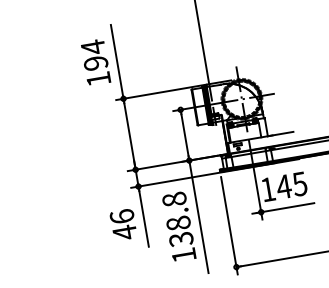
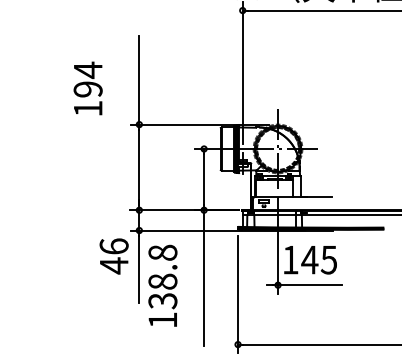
text: (95, 62) -> (87, 88), moved
text: (123, 225) -> (113, 256), moved
text: (178, 226) -> (162, 285), moved

